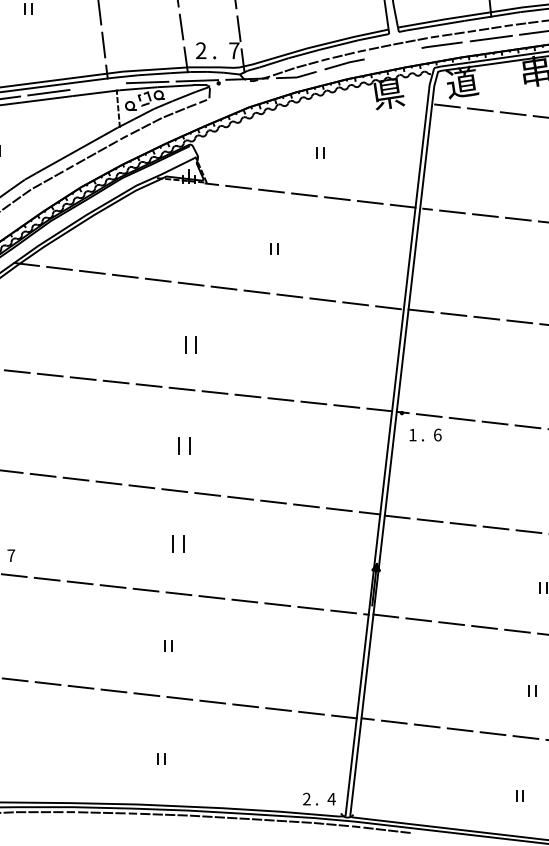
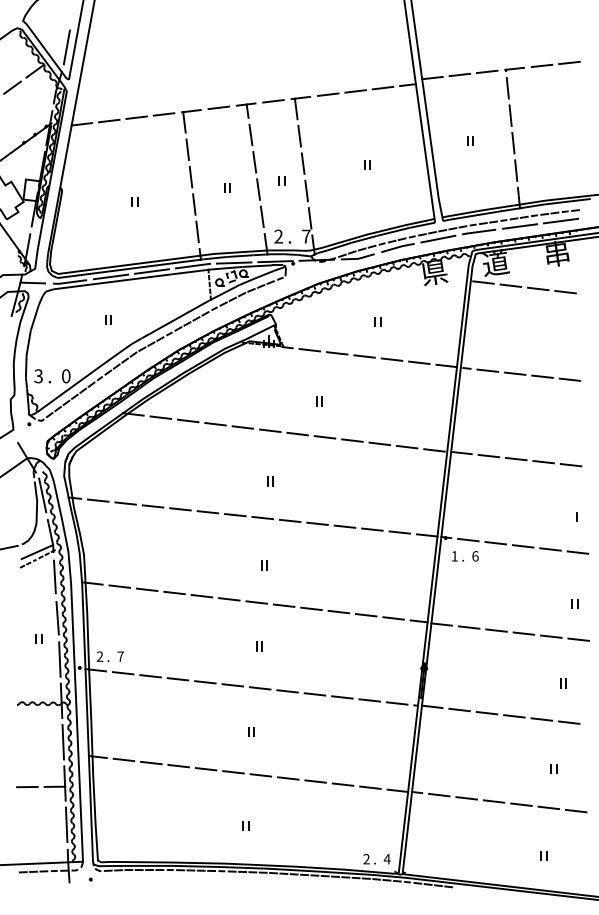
line: (393, 53) -> (438, 238), added
line: (97, 85) -> (192, 265), added
part: (274, 248) -> (319, 401), moved
part: (191, 345) -> (270, 481), size x0.62
part: (184, 446) -> (264, 565), size x0.62
part: (178, 543) -> (259, 646), size x0.62

